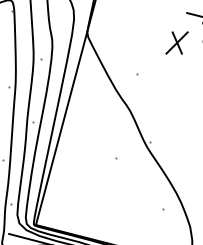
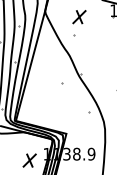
part: (177, 43) -> (79, 17), moved

